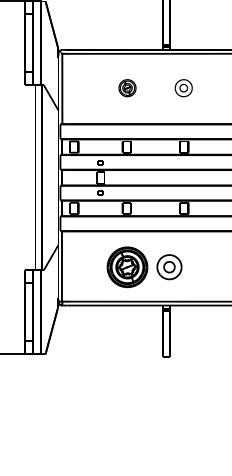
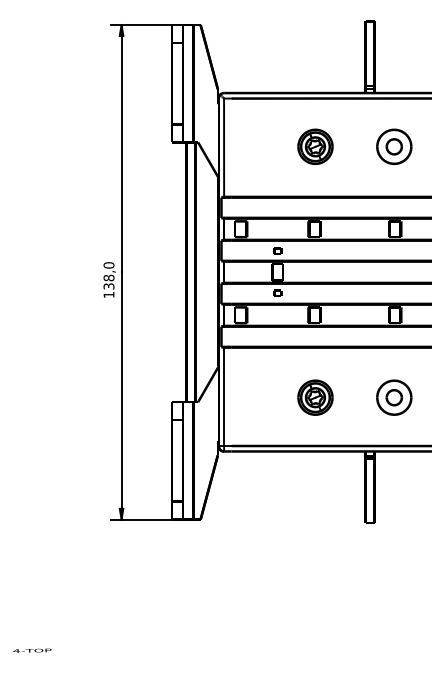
part: (127, 88) -> (315, 146), size x1.43
part: (183, 88) -> (394, 146), size x1.43
part: (127, 267) -> (315, 397), size x0.62
part: (169, 267) -> (394, 397), moved

